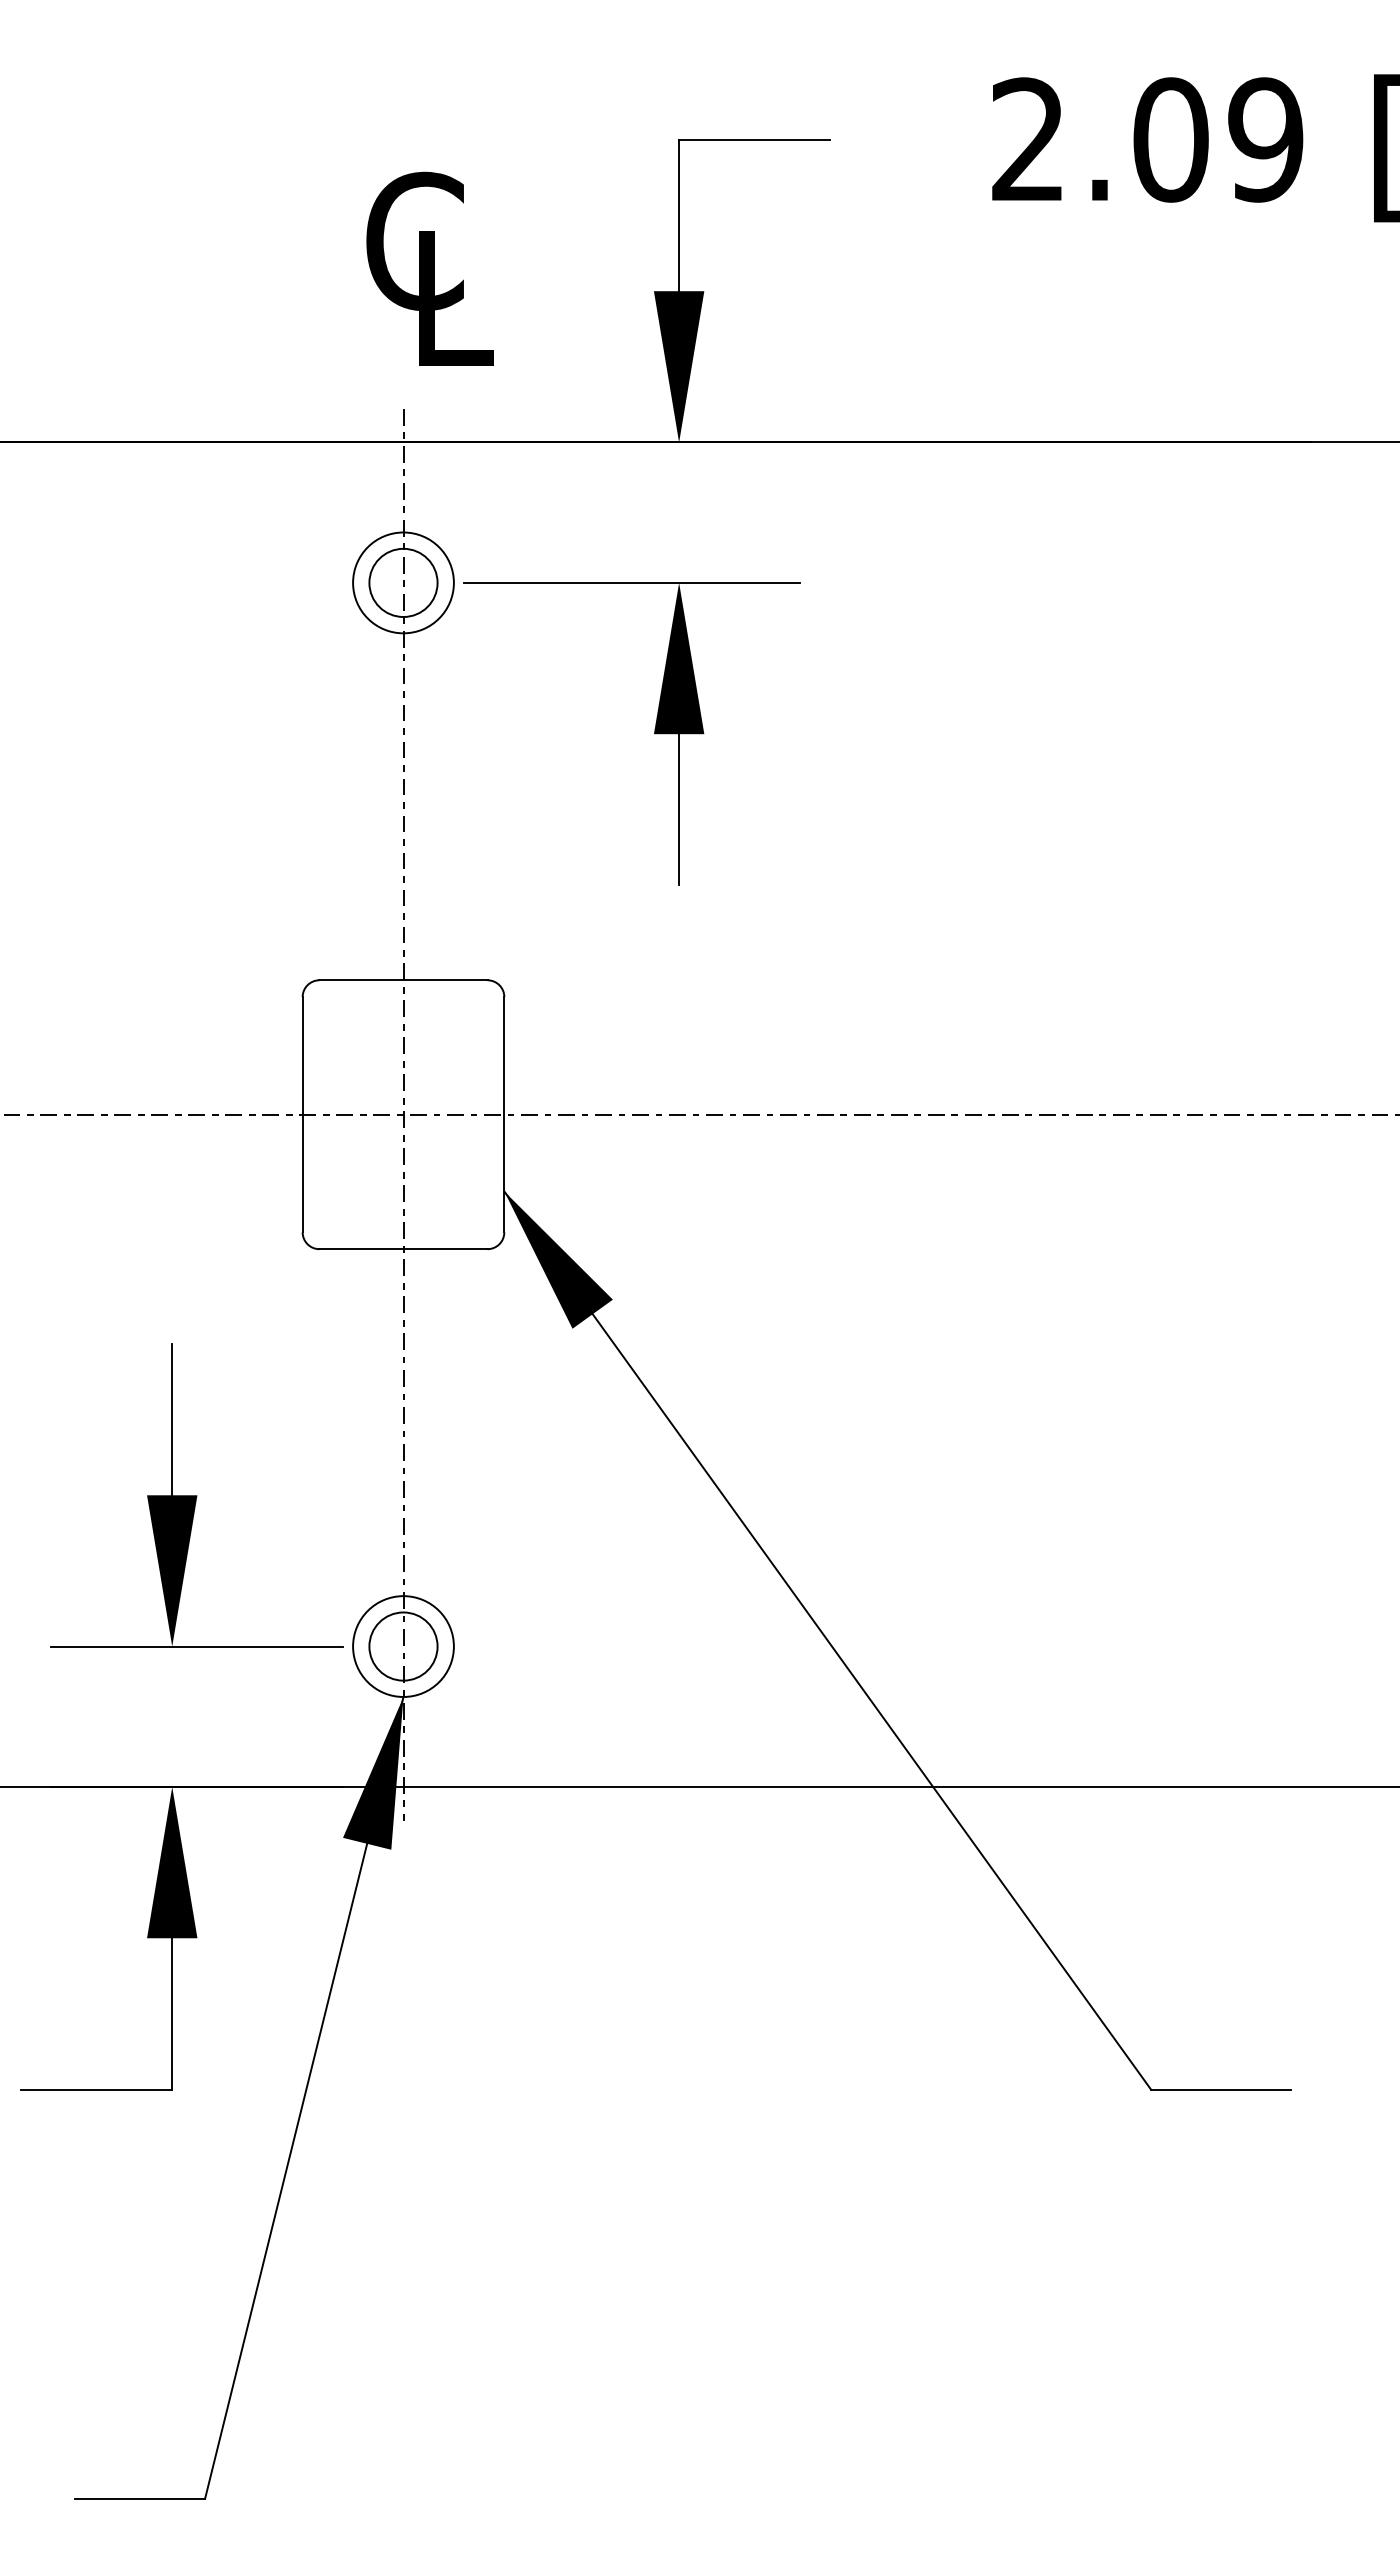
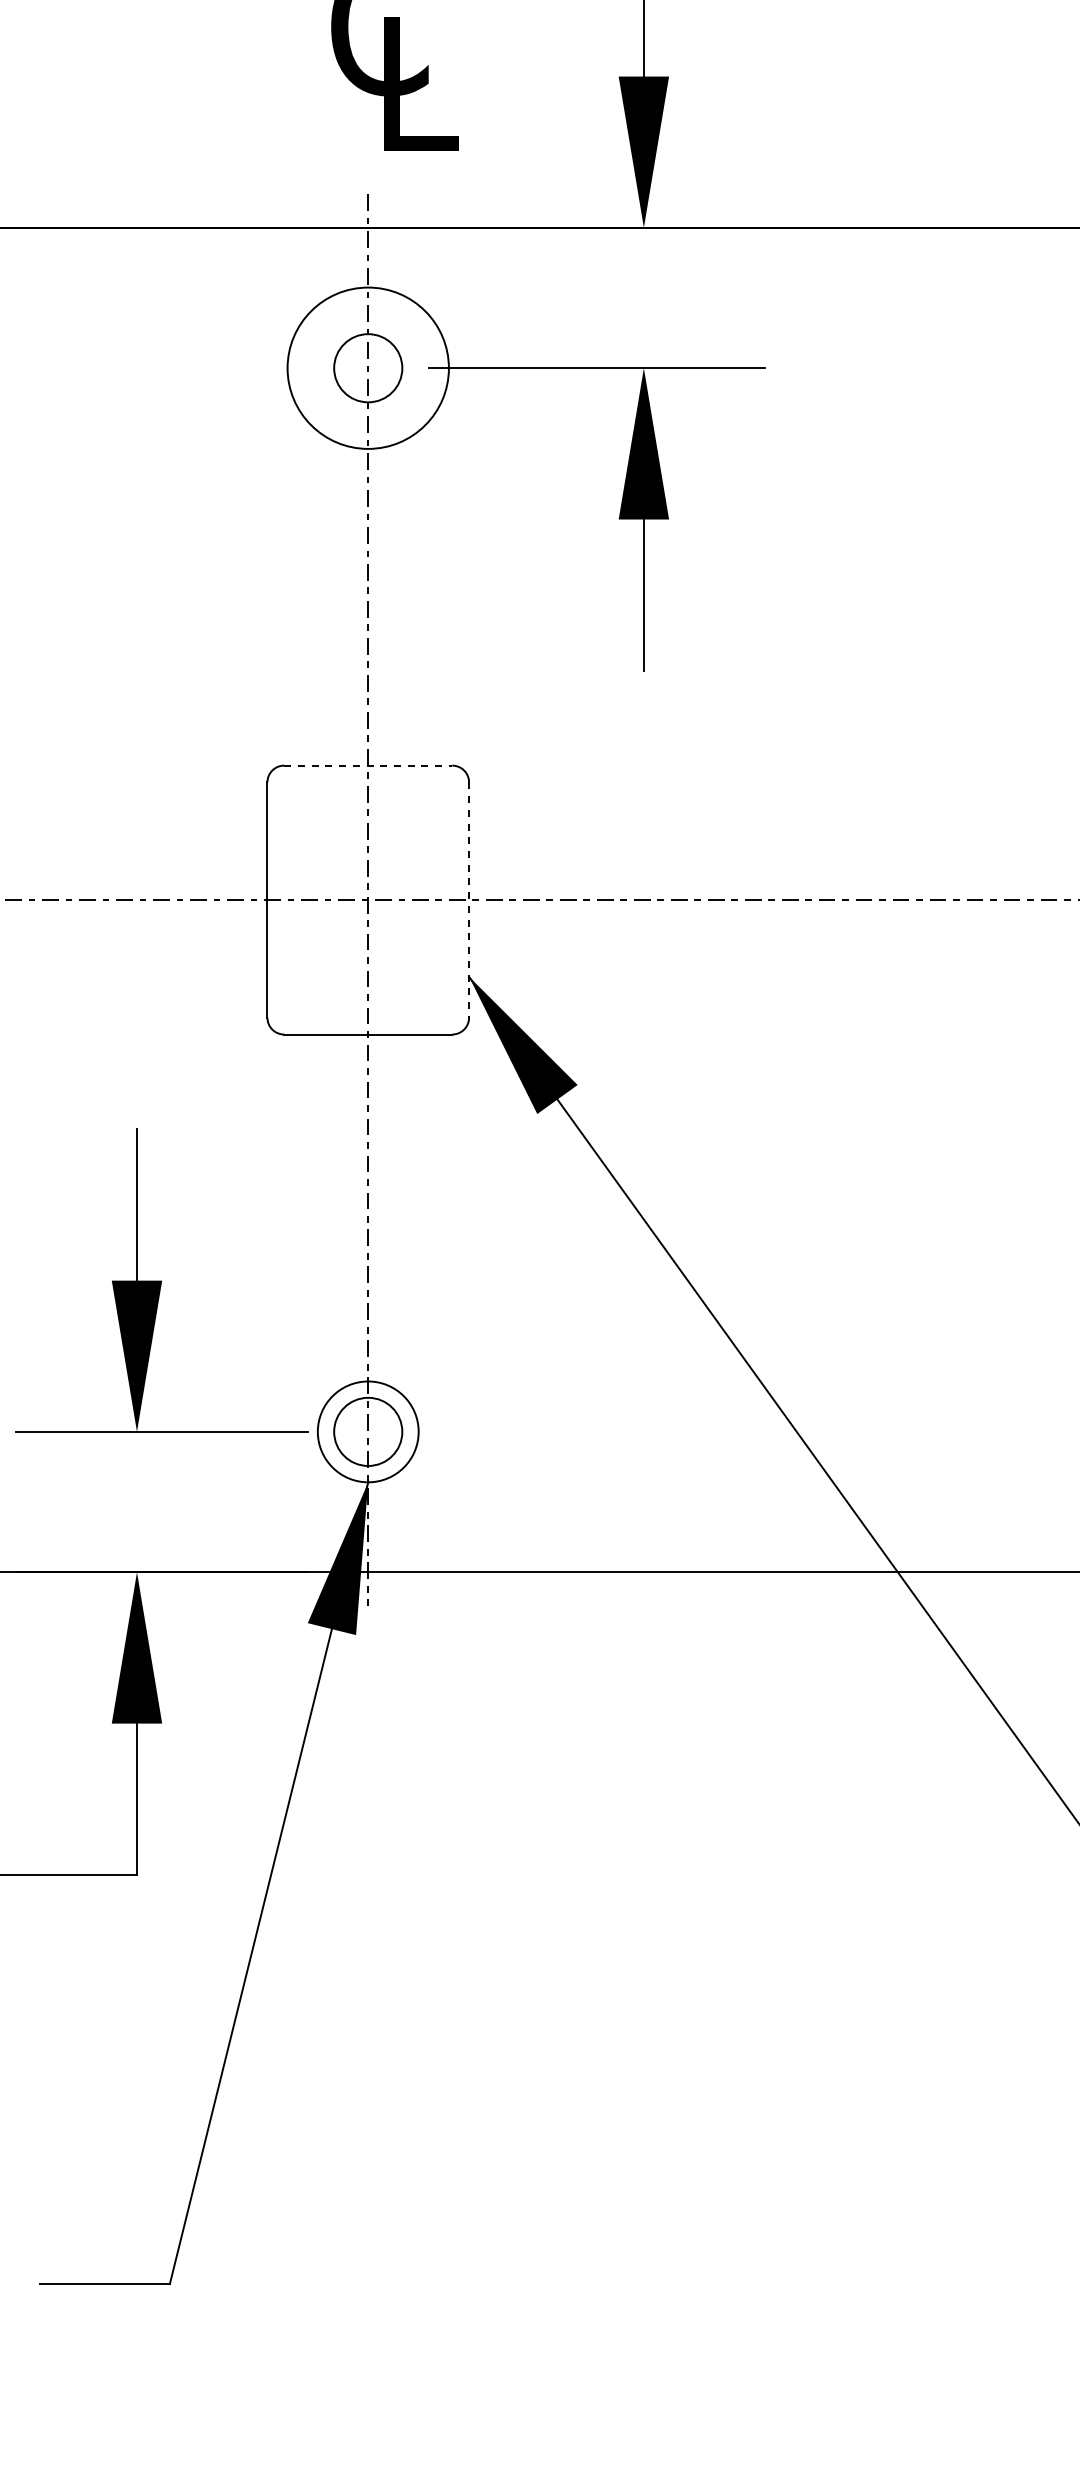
circle: (403, 582) -> (368, 367), size x1.6
line: (403, 980) -> (368, 765), solid -> dashed
line: (504, 1114) -> (469, 899), solid -> dashed

